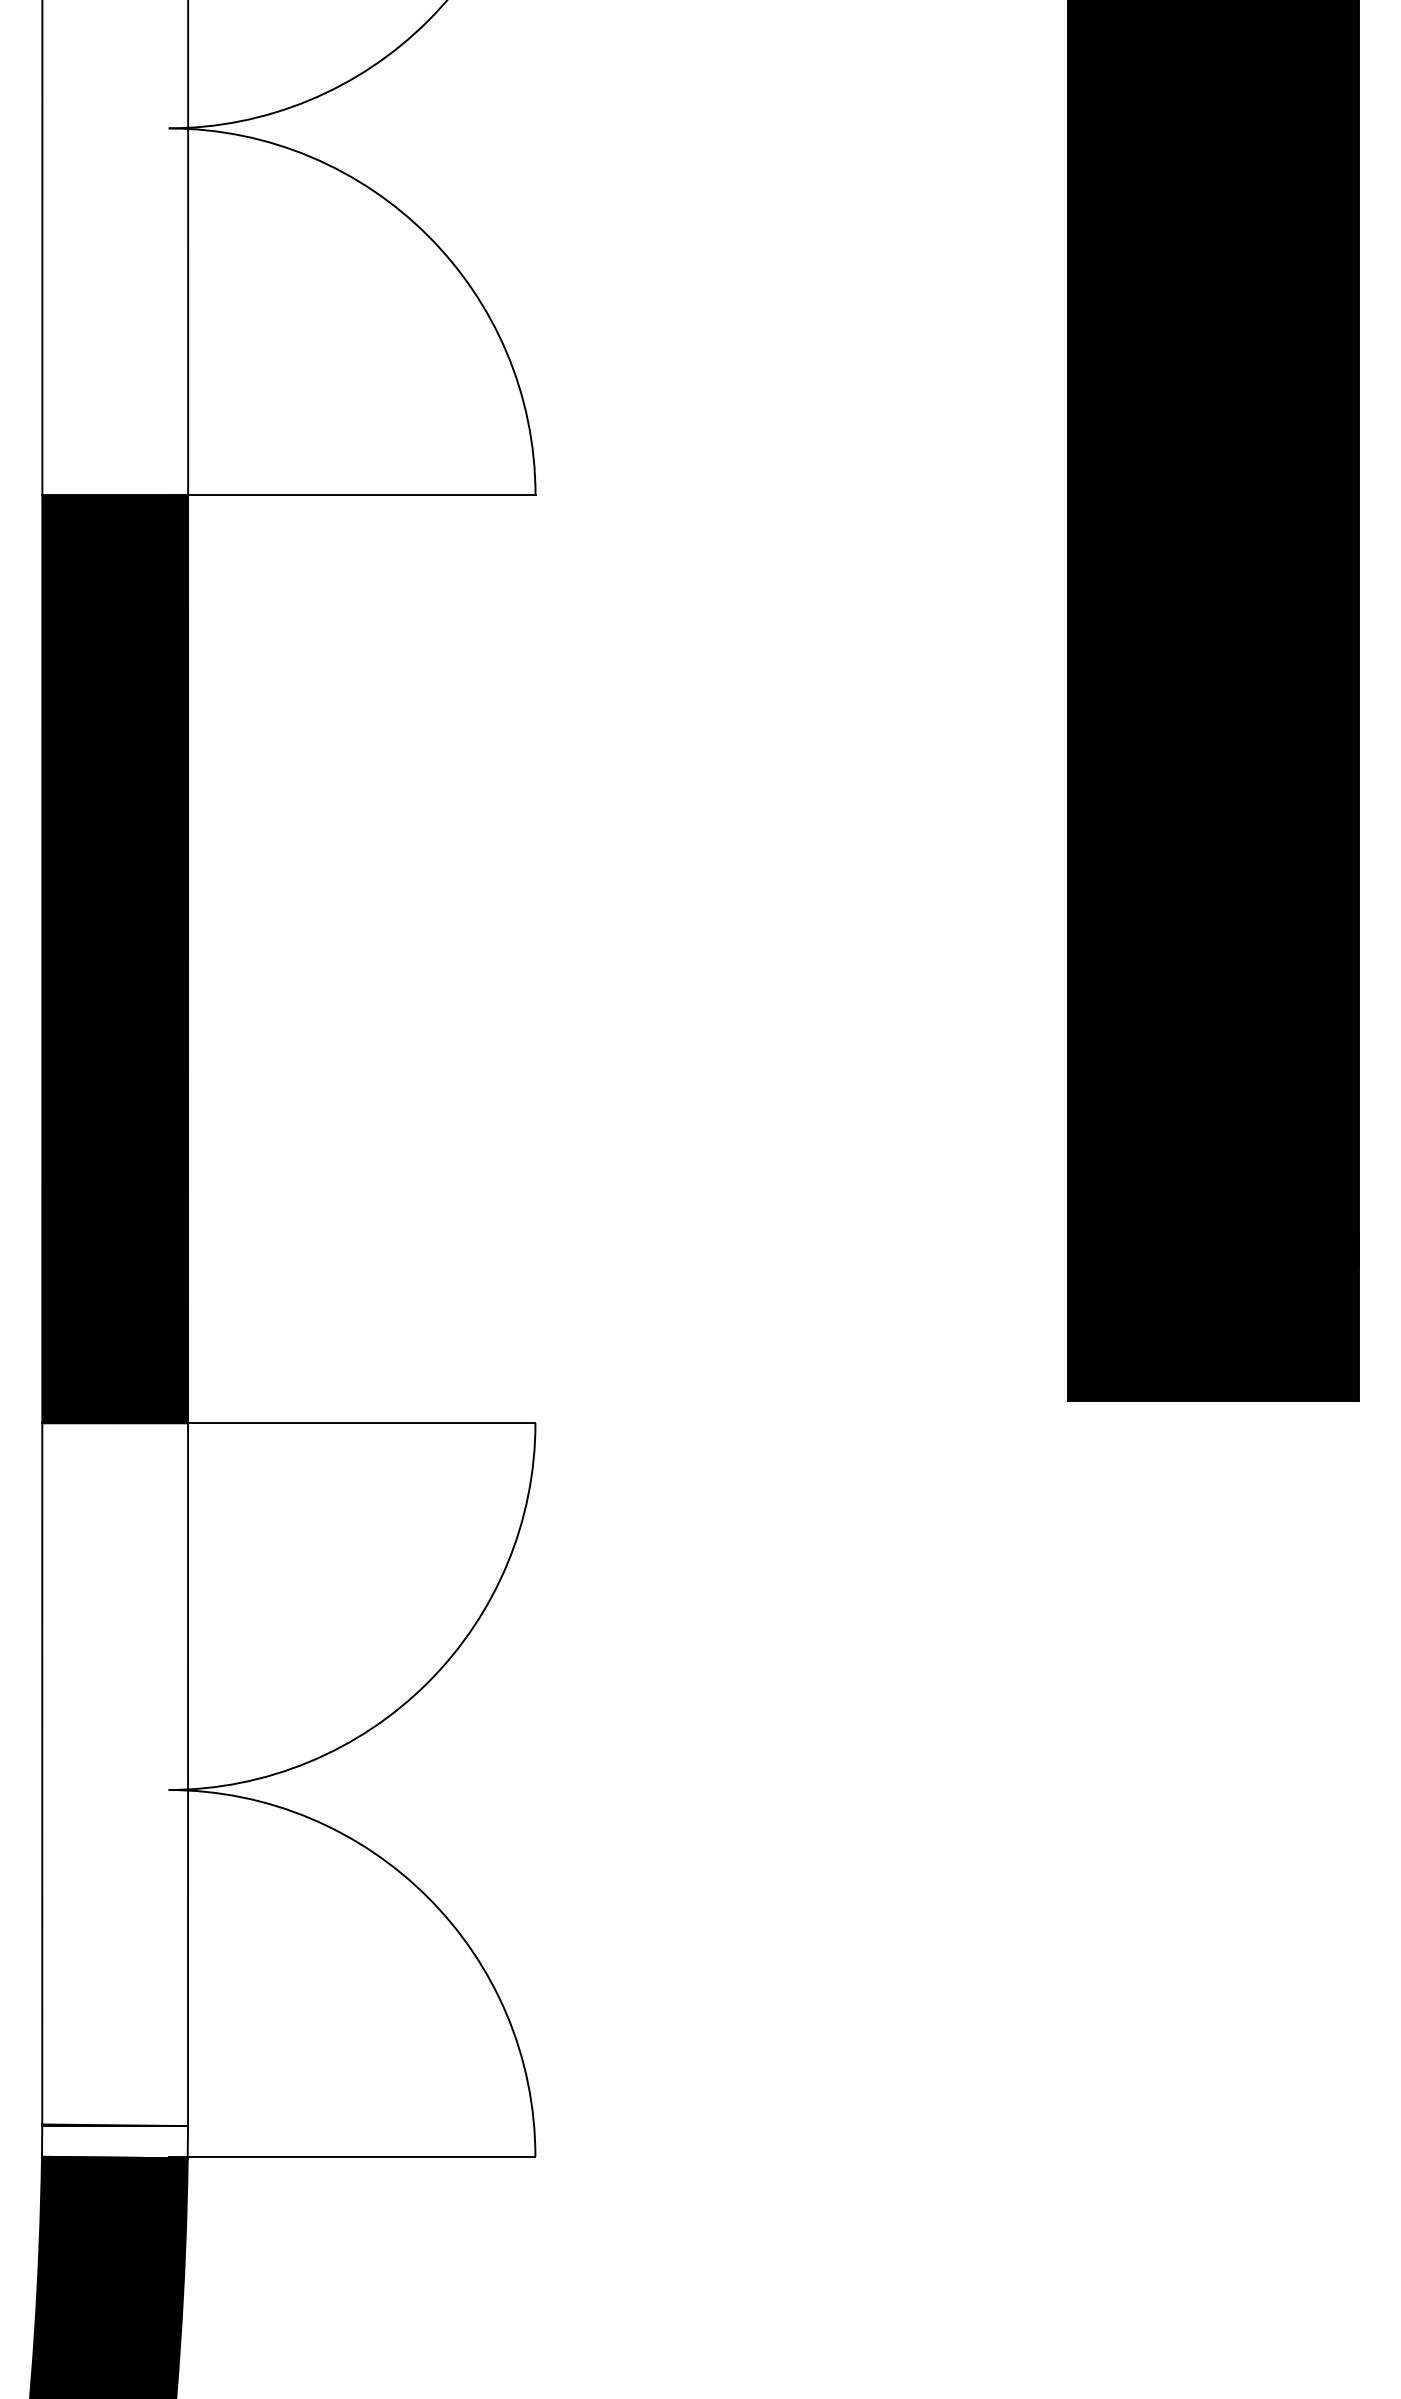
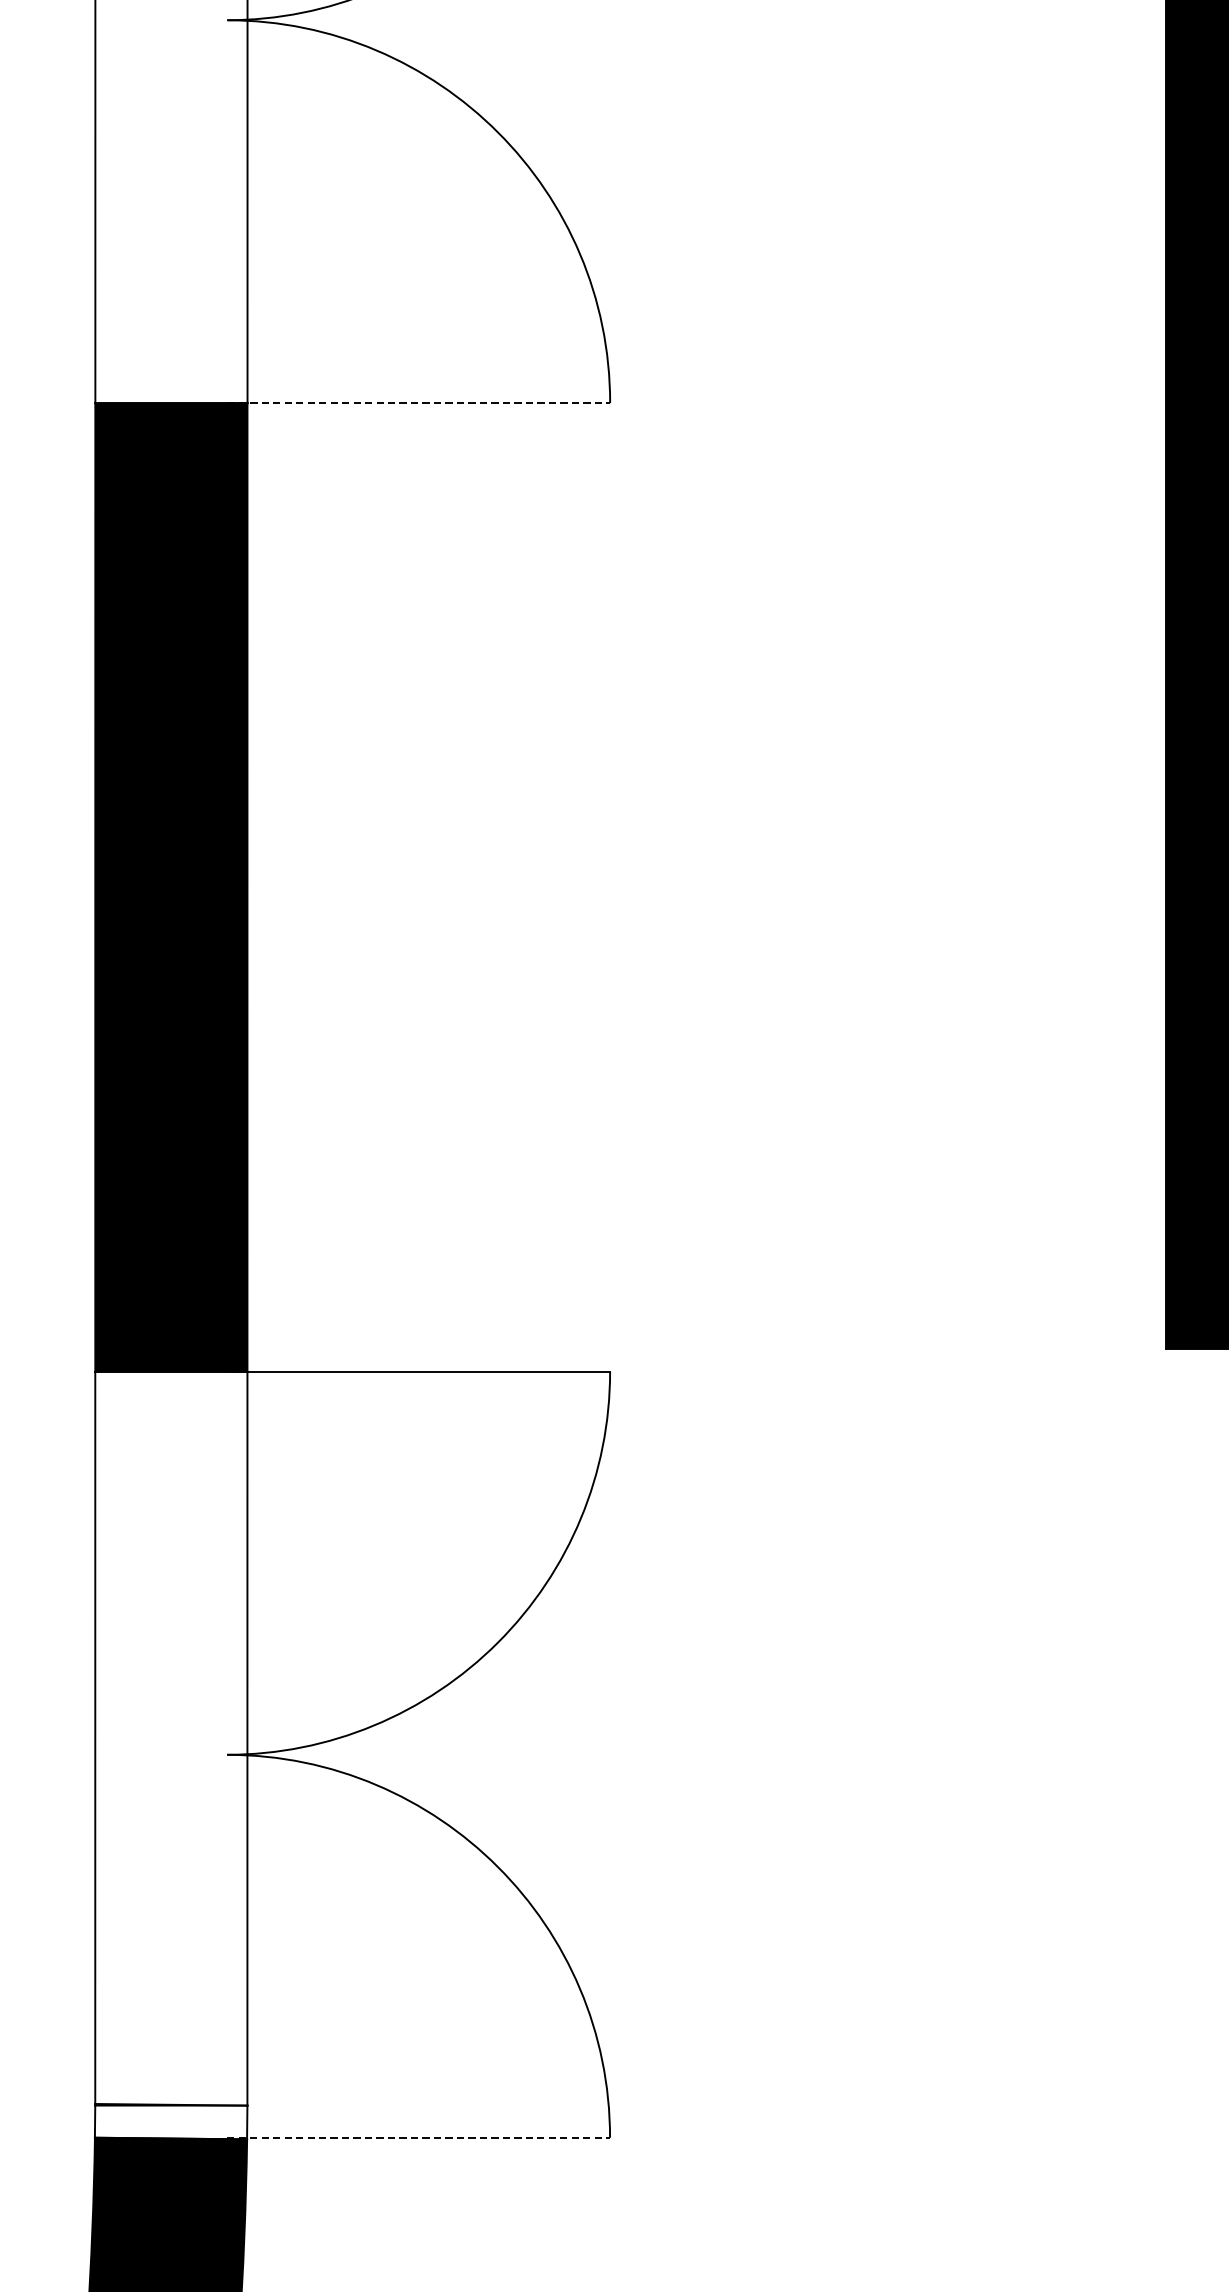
line: (352, 495) -> (419, 403), solid -> dashed
line: (352, 2156) -> (419, 2137), solid -> dashed

